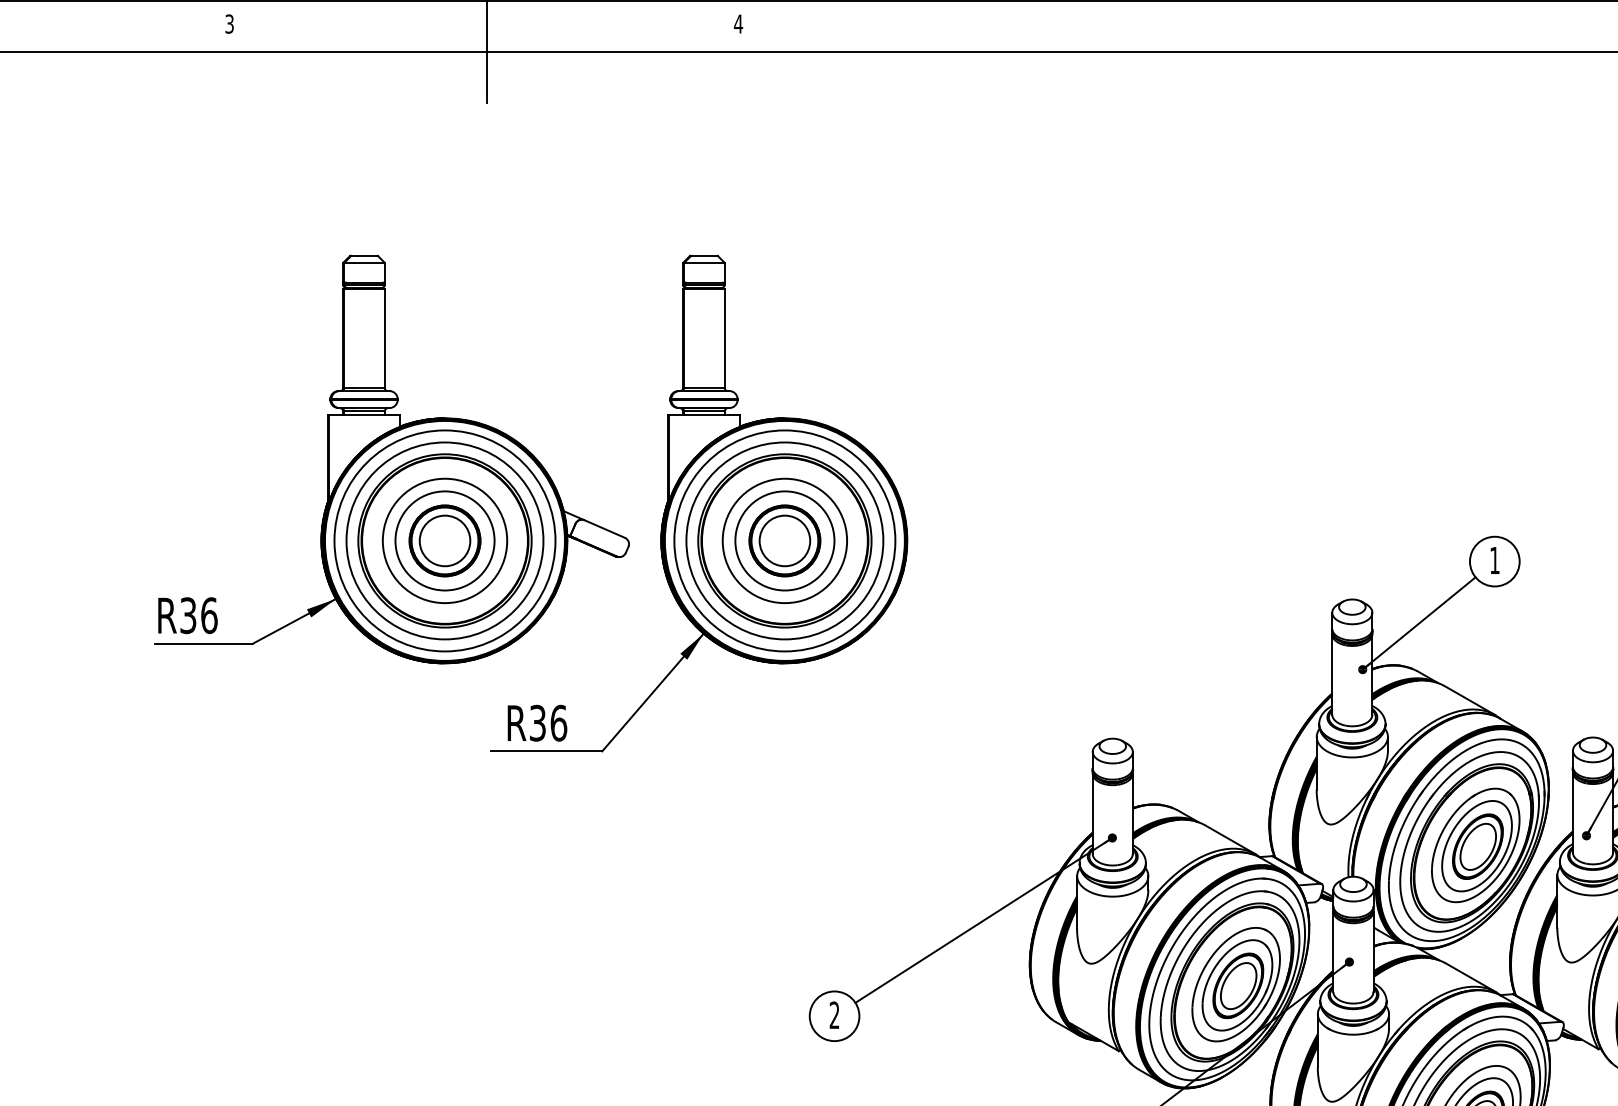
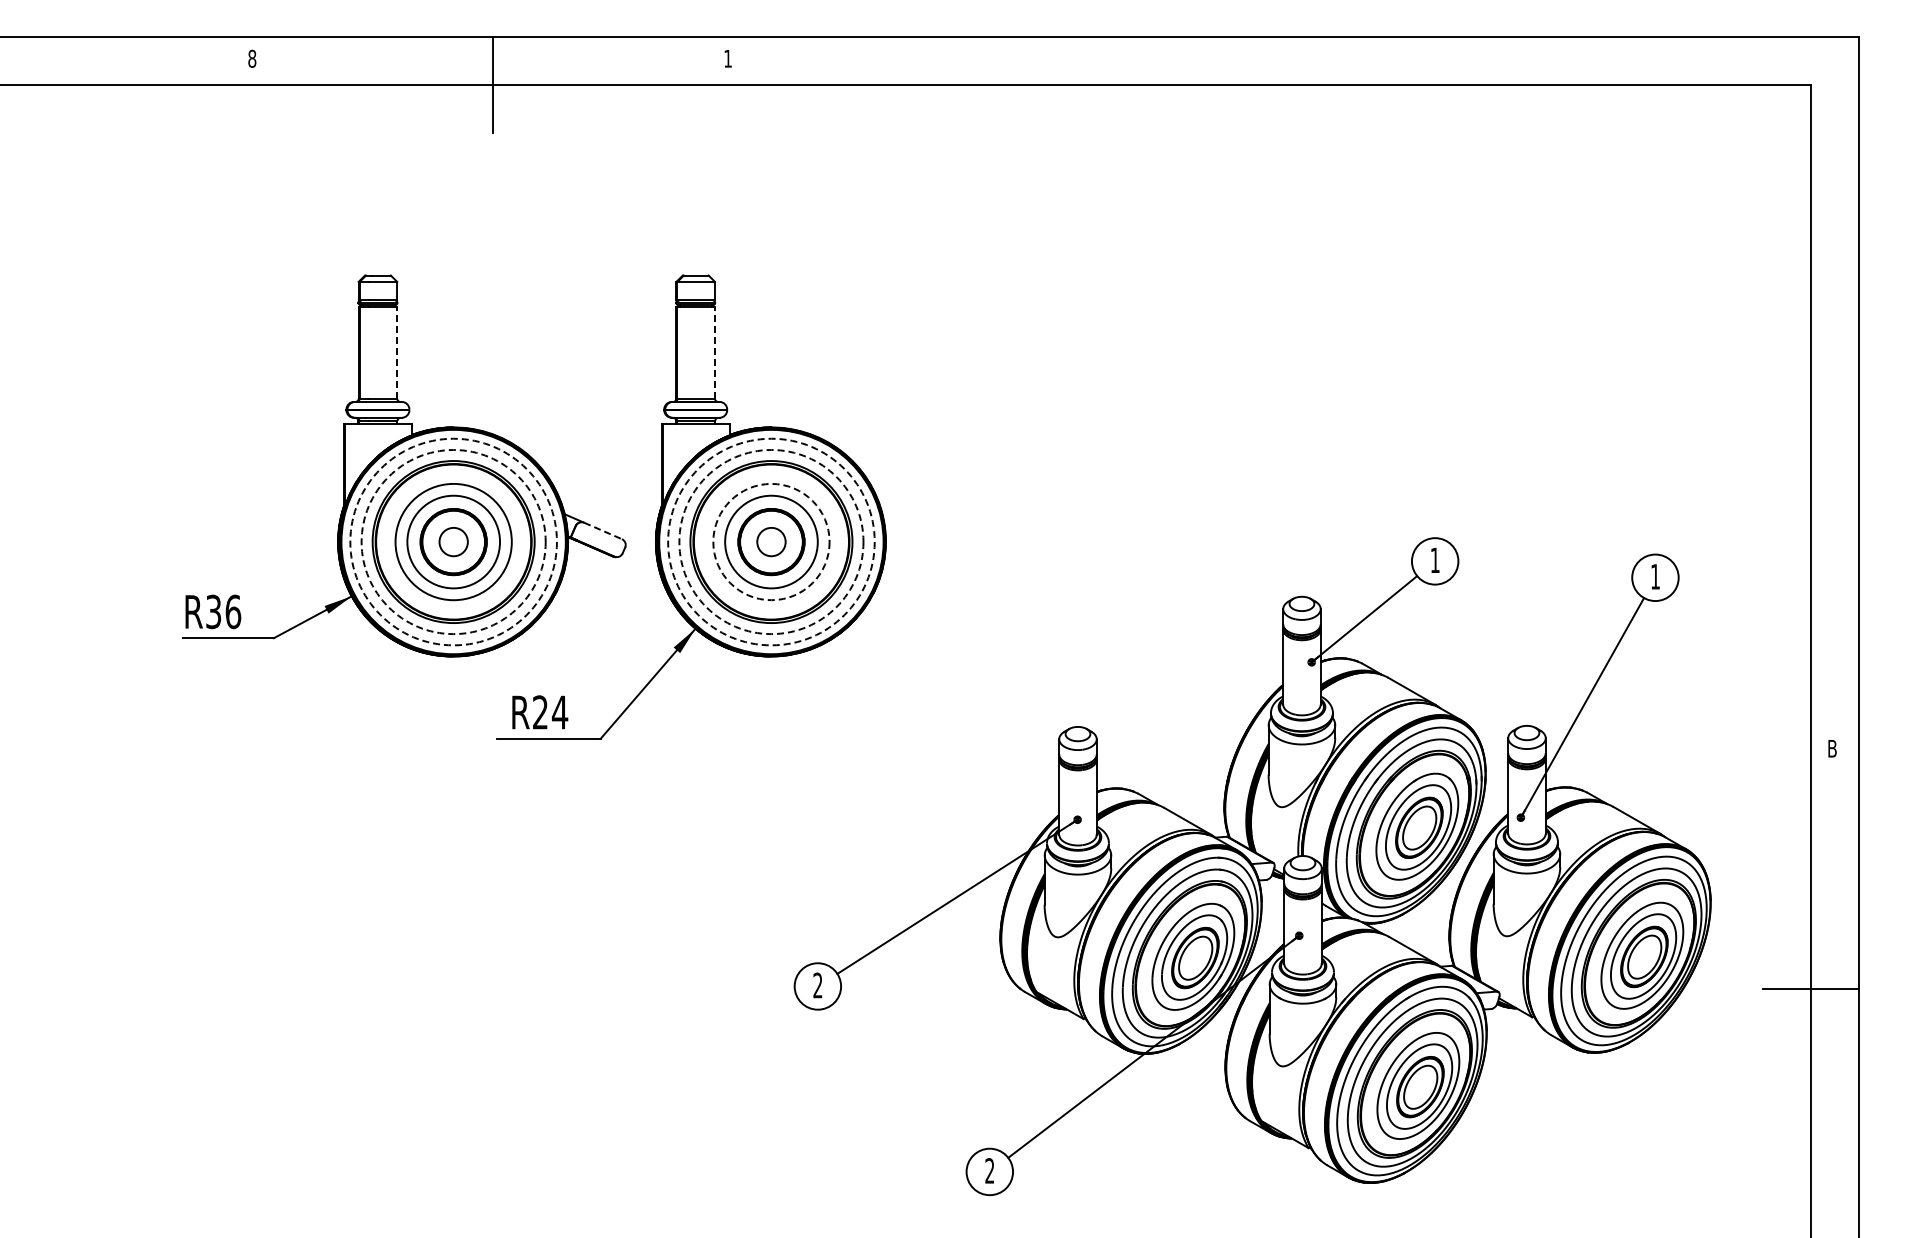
text: (229, 23) -> (252, 58), 3 -> 8
text: (737, 23) -> (727, 58), 4 -> 1
line: (384, 338) -> (397, 352), solid -> dashed
line: (725, 338) -> (715, 352), solid -> dashed
line: (605, 528) -> (603, 530), solid -> dashed
circle: (444, 540) -> (453, 541), size x0.6
circle: (444, 540) -> (453, 541), solid -> dashed
circle: (784, 540) -> (771, 541), size x0.6
circle: (784, 540) -> (771, 541), solid -> dashed
circle: (784, 540) -> (771, 541), solid -> dashed
circle: (444, 541) -> (453, 542), solid -> dashed
circle: (784, 541) -> (771, 542), solid -> dashed
text: (548, 723) -> (550, 712), R36 -> R24

